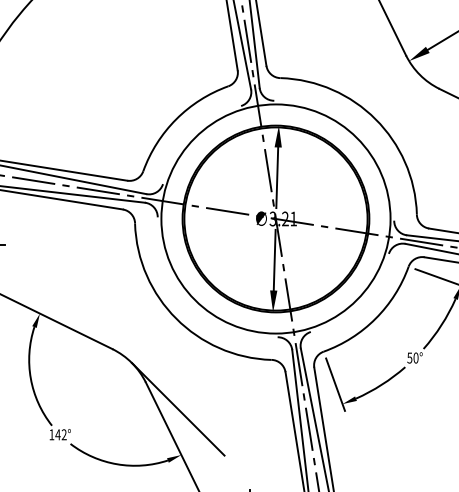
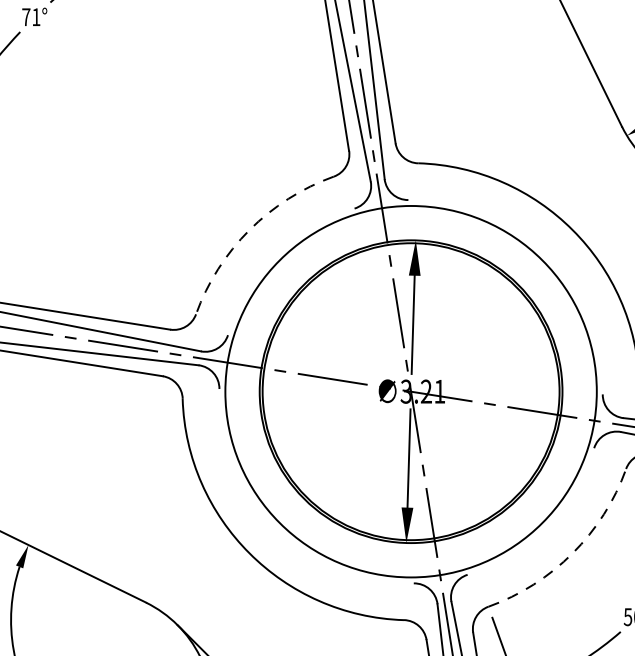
arc: (176, 119) -> (249, 230), solid -> dashed
arc: (375, 318) -> (572, 552), solid -> dashed

